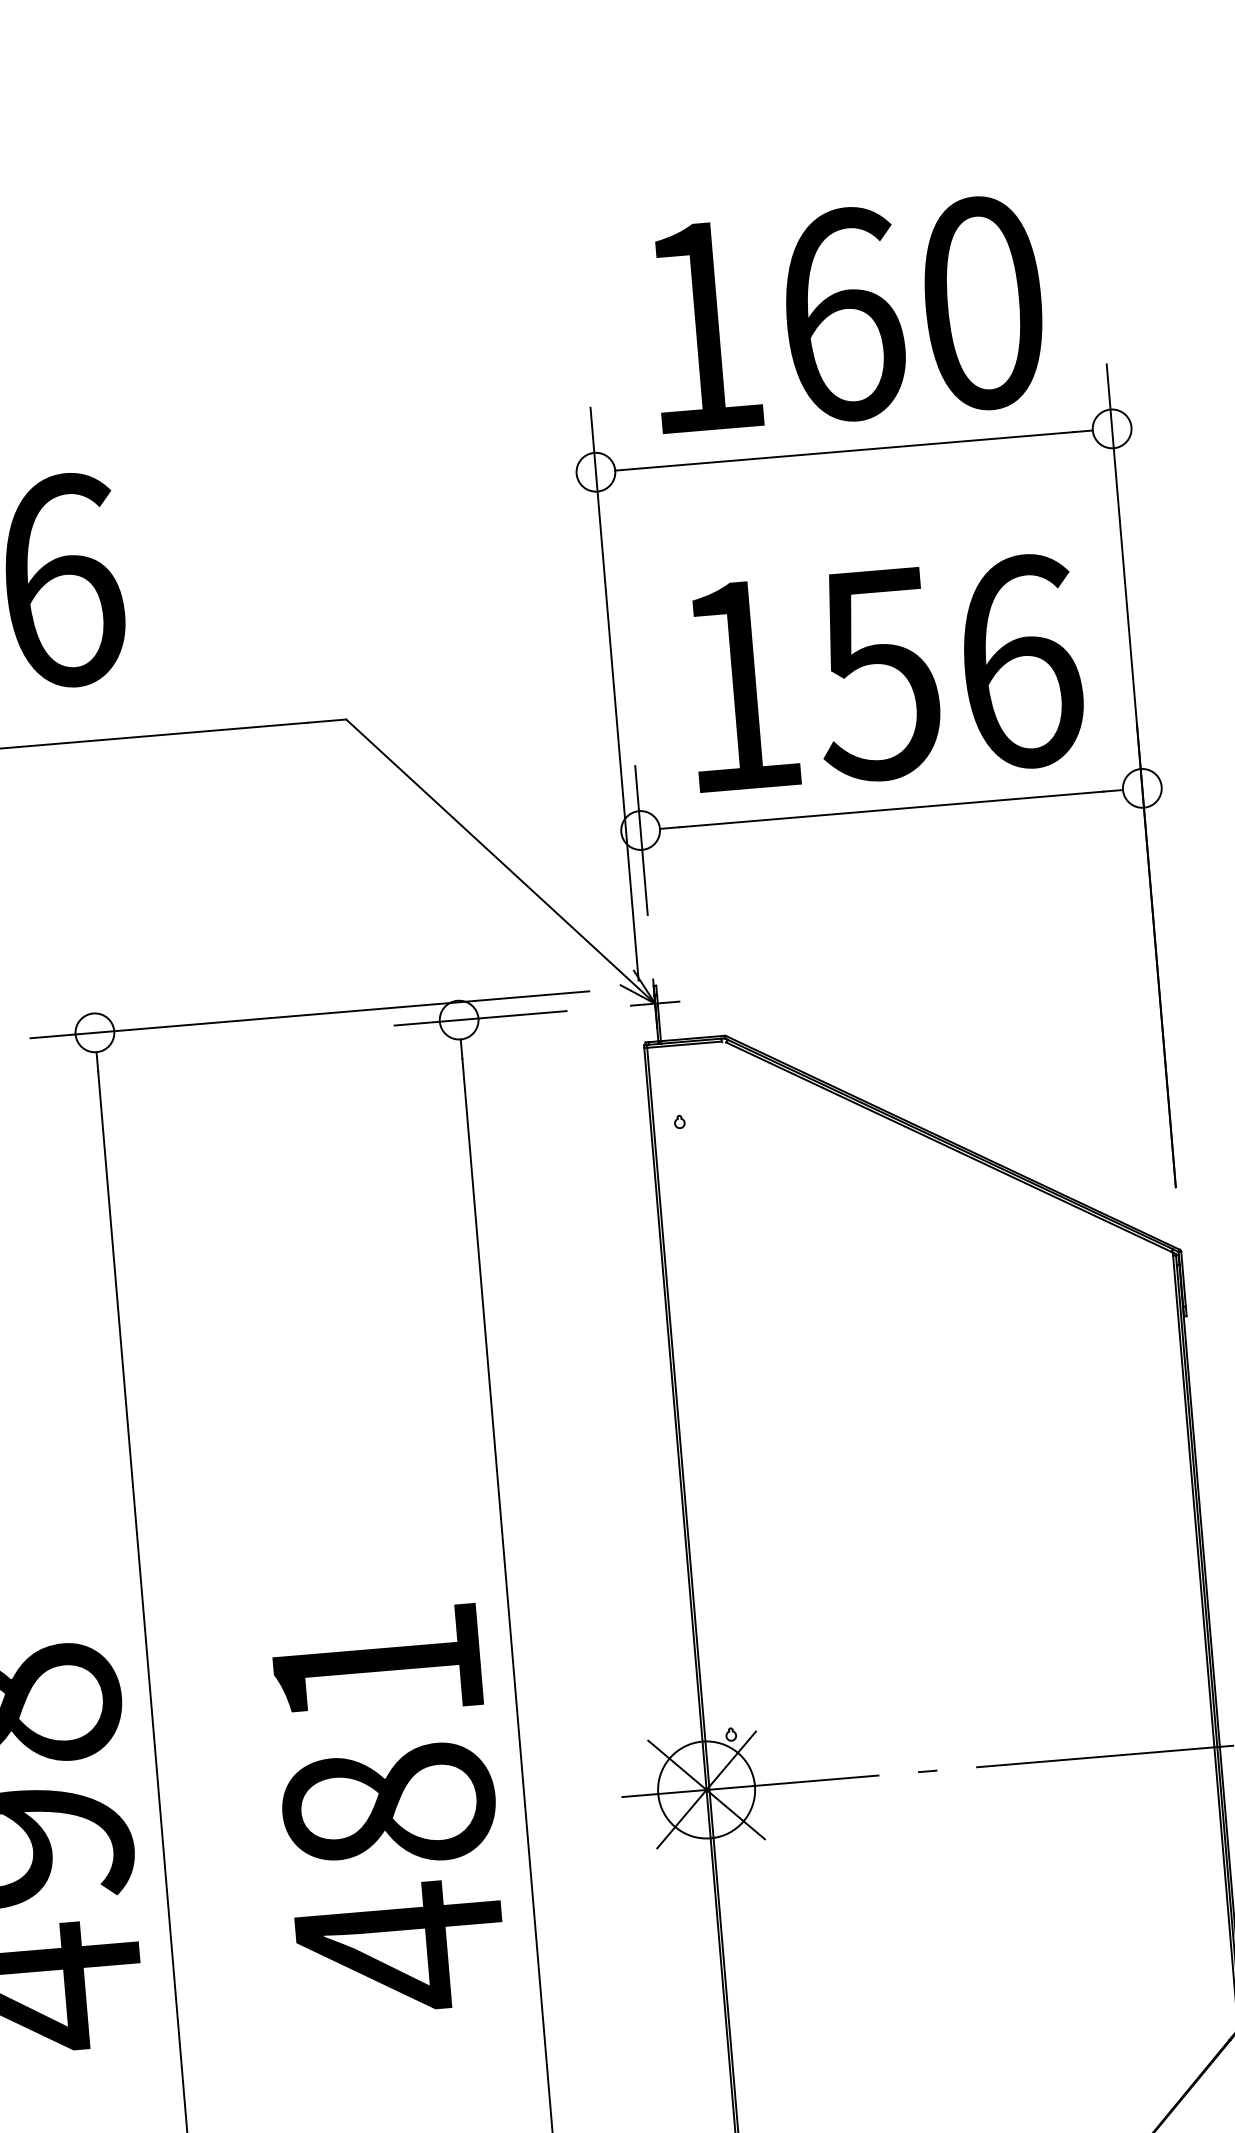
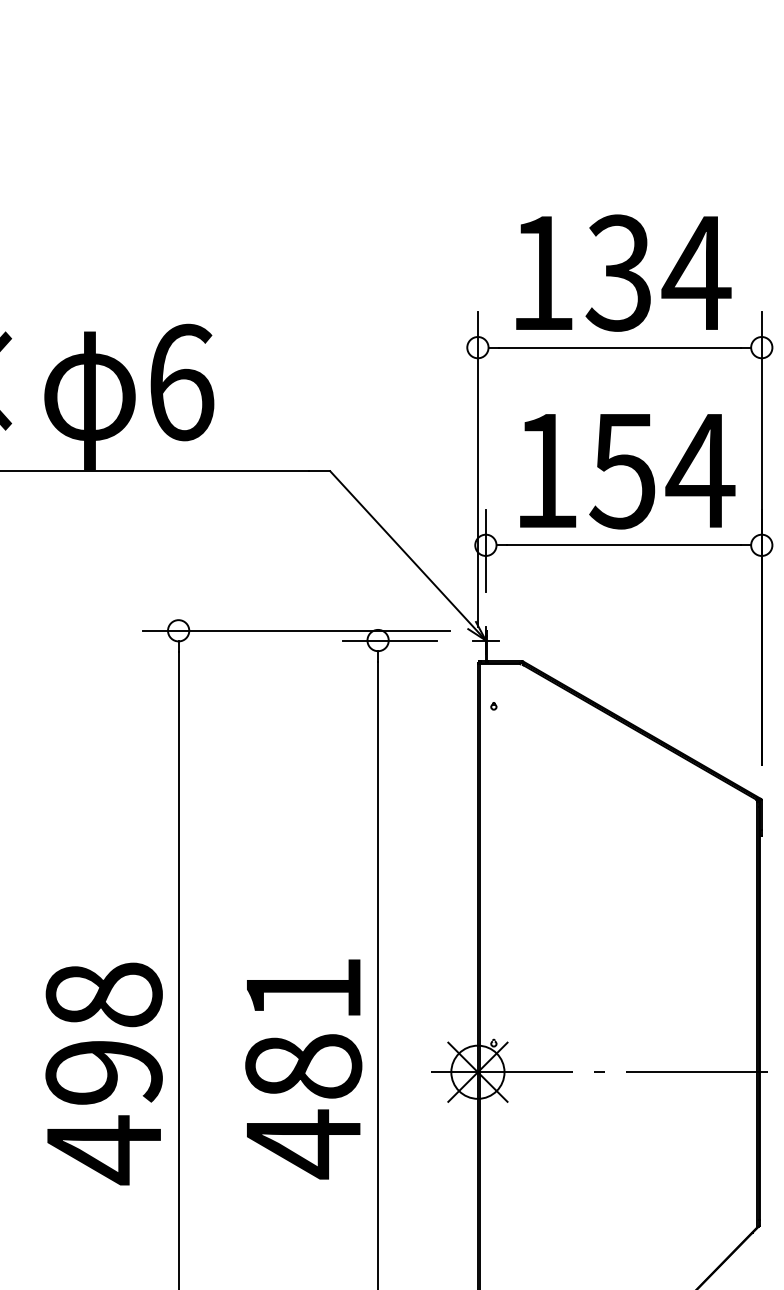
text: (912, 308) -> (658, 272), 160 -> 134
text: (1019, 661) -> (700, 470), 156 -> 154

